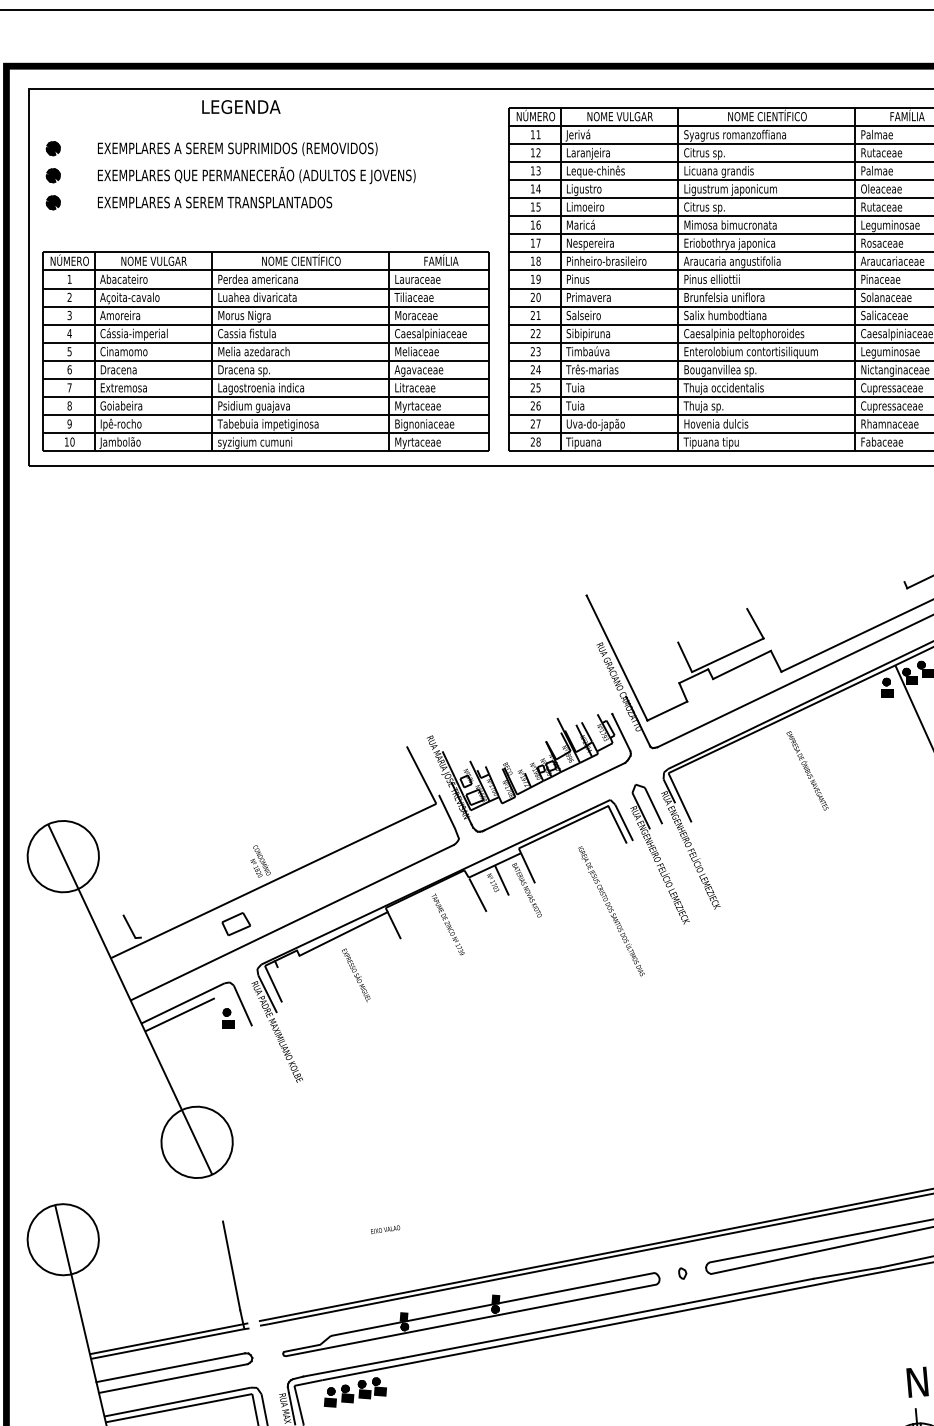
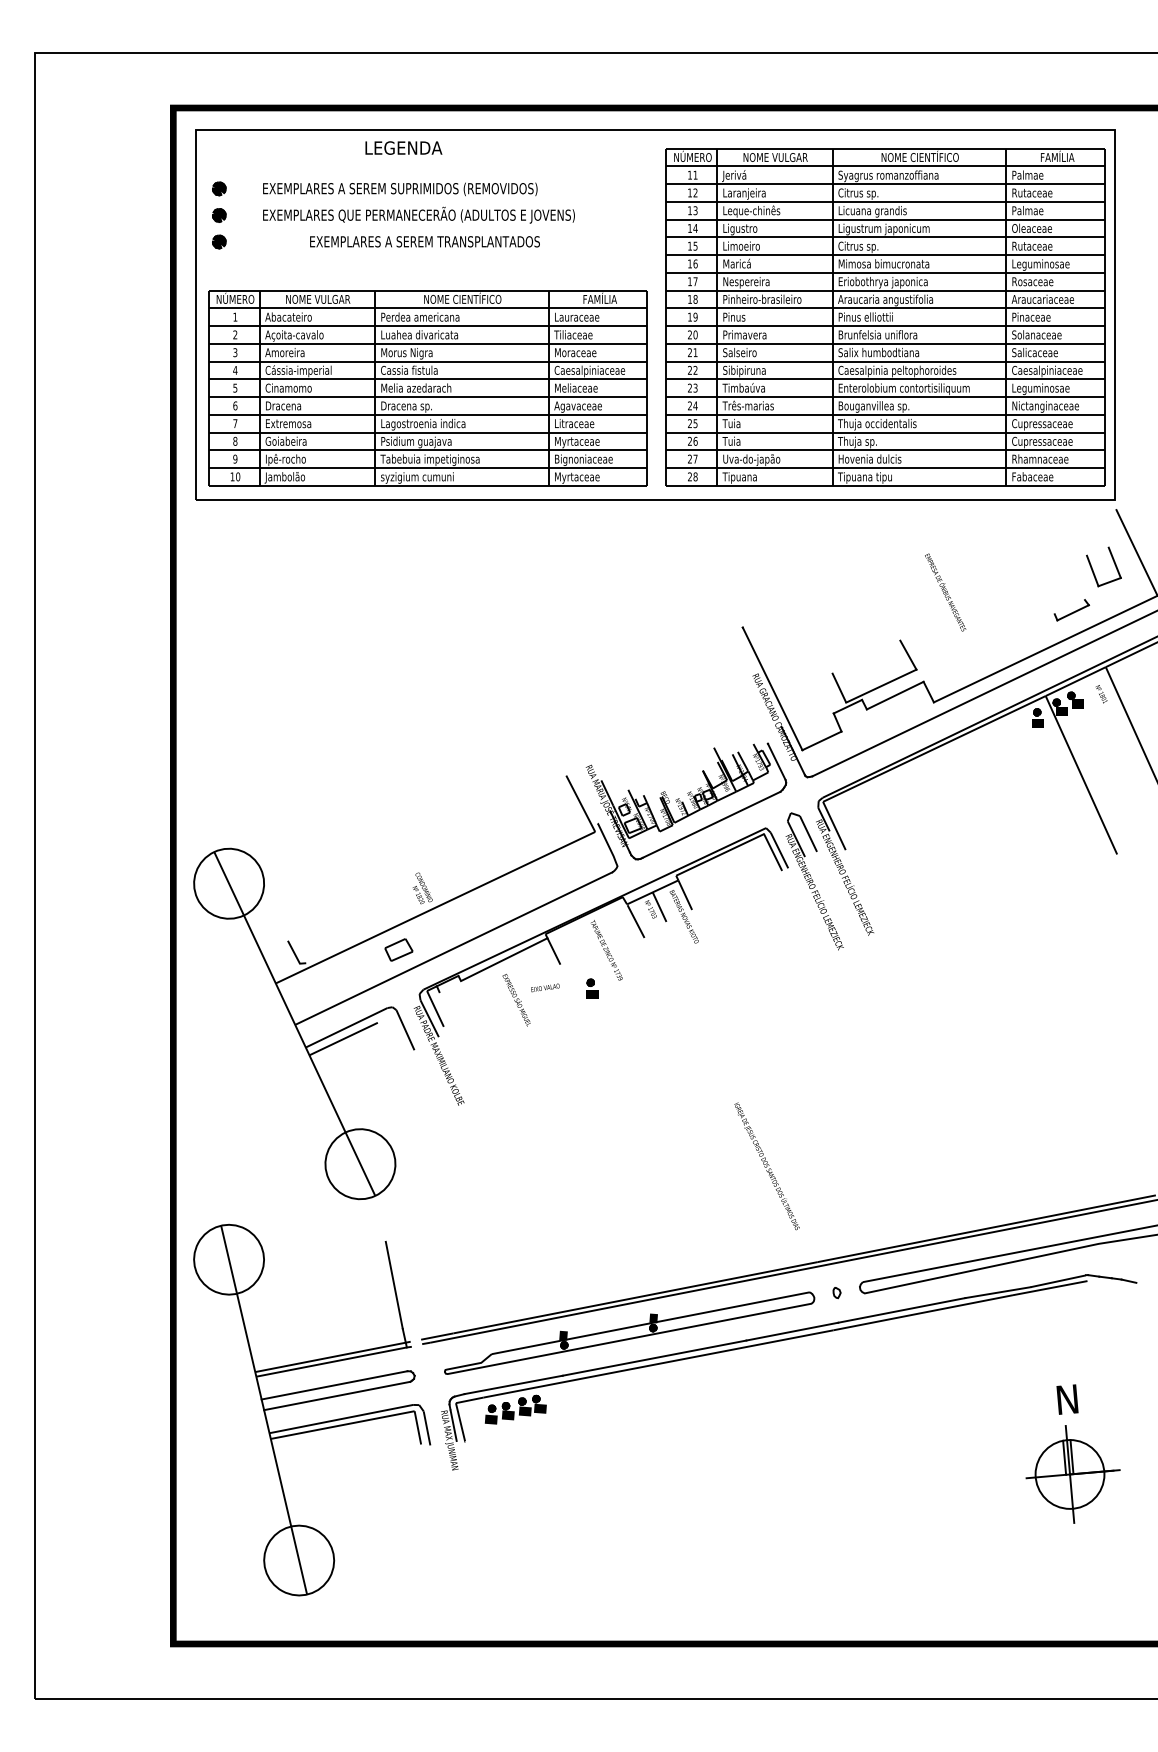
text: (214, 202) -> (424, 241), moved
text: (807, 770) -> (945, 592), moved
text: (610, 911) -> (766, 1166), moved
part: (228, 1018) -> (592, 988), moved
text: (385, 1229) -> (545, 987), moved

